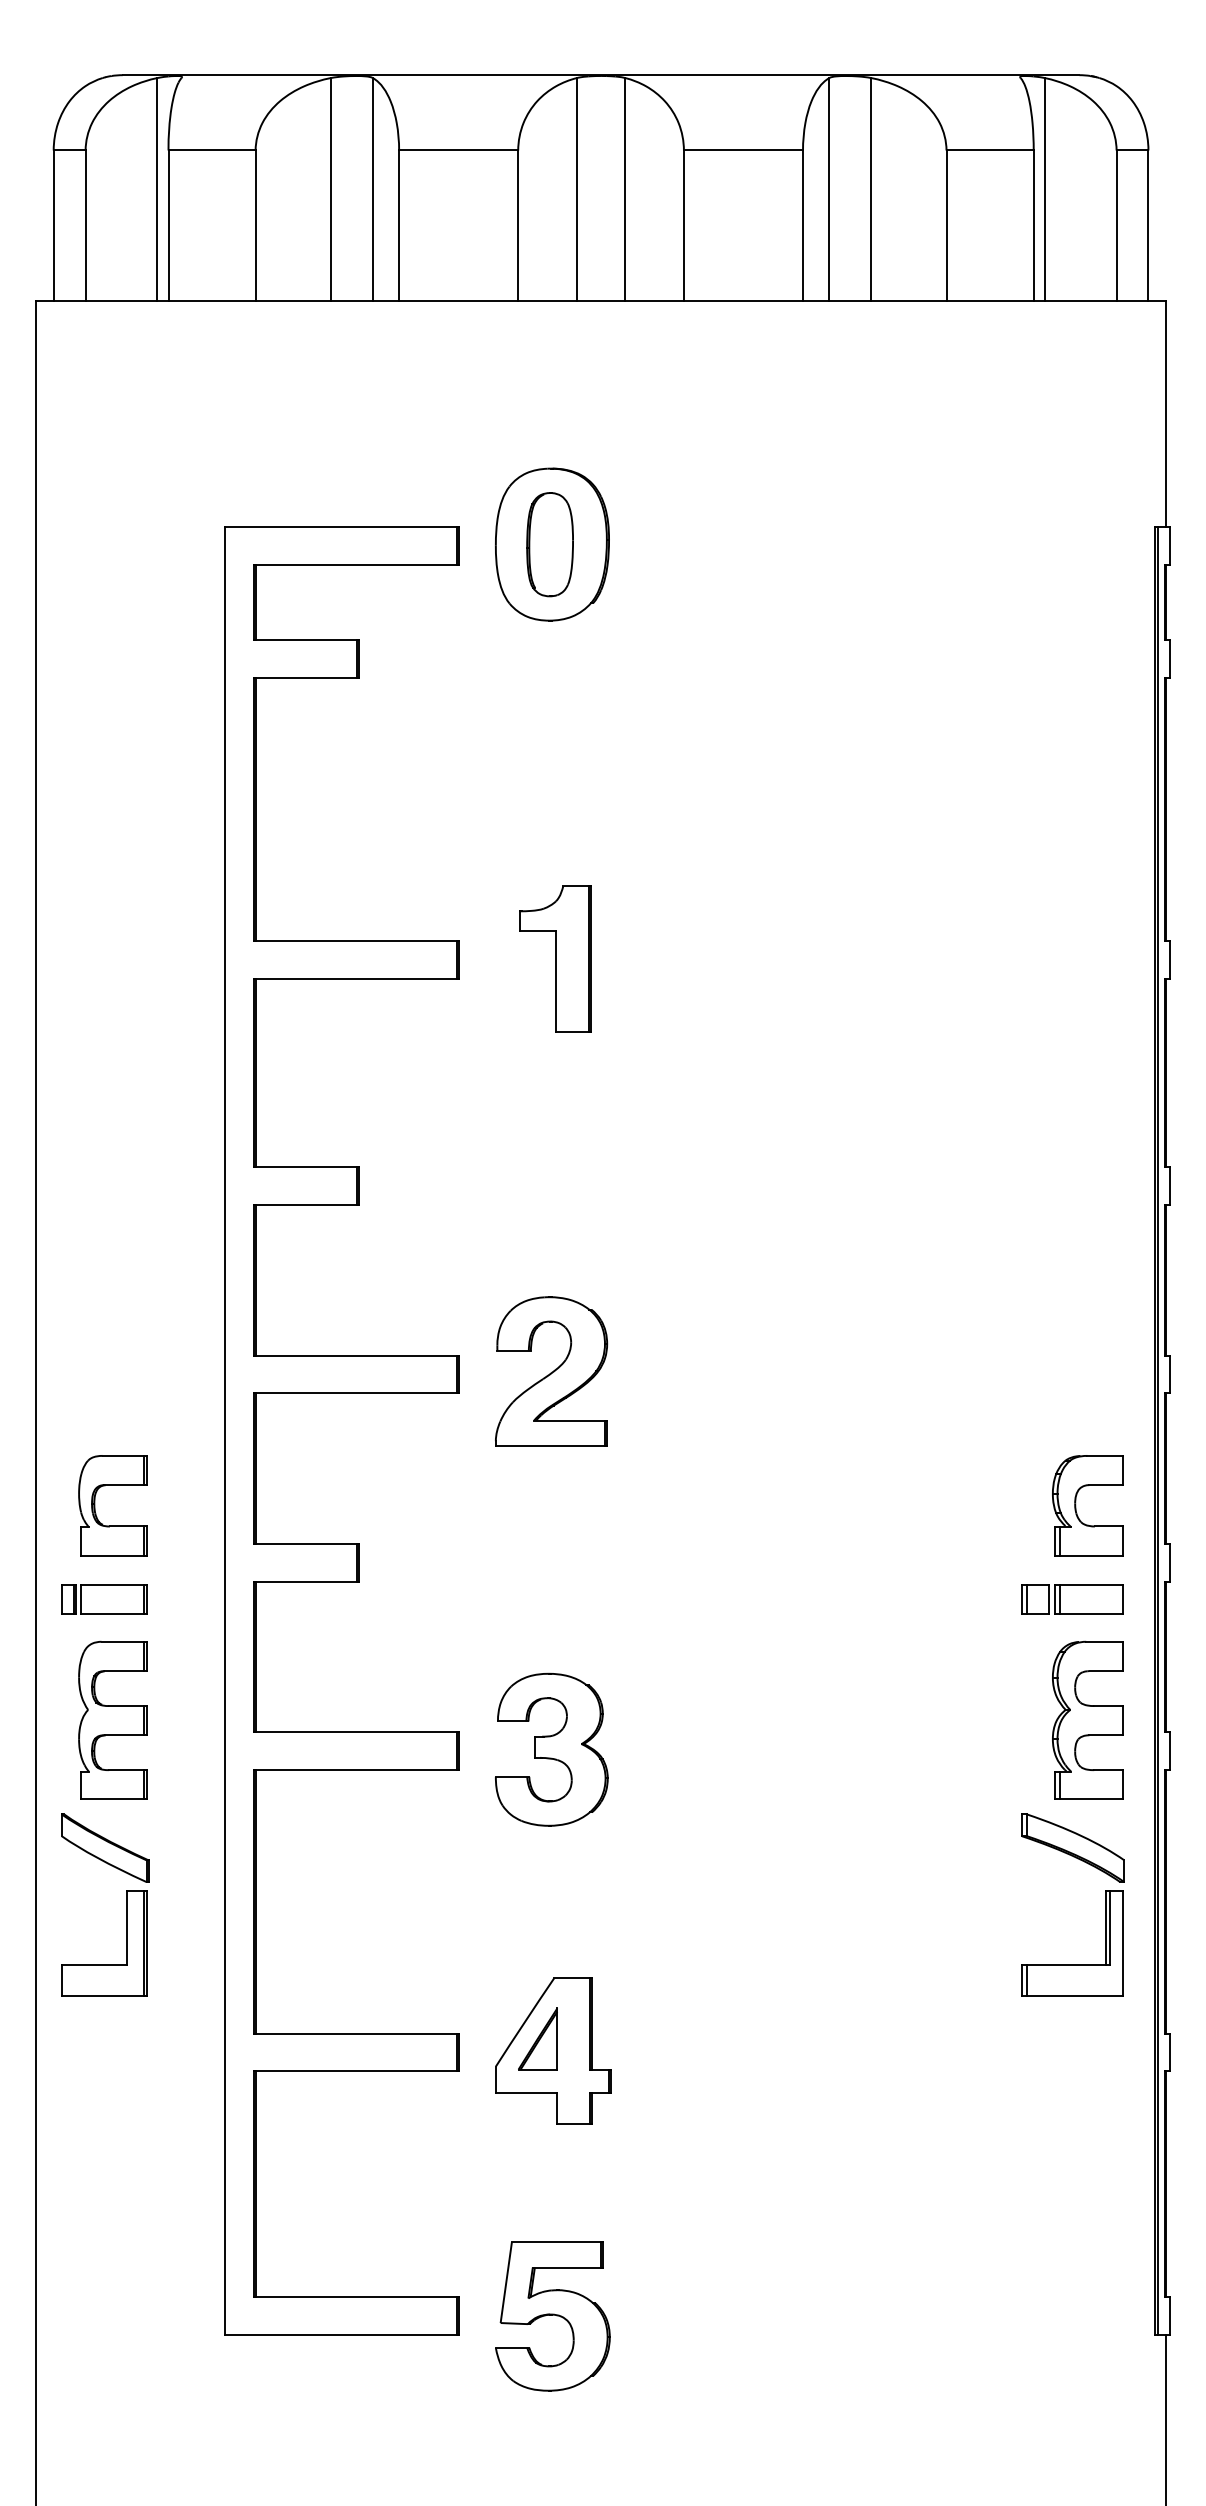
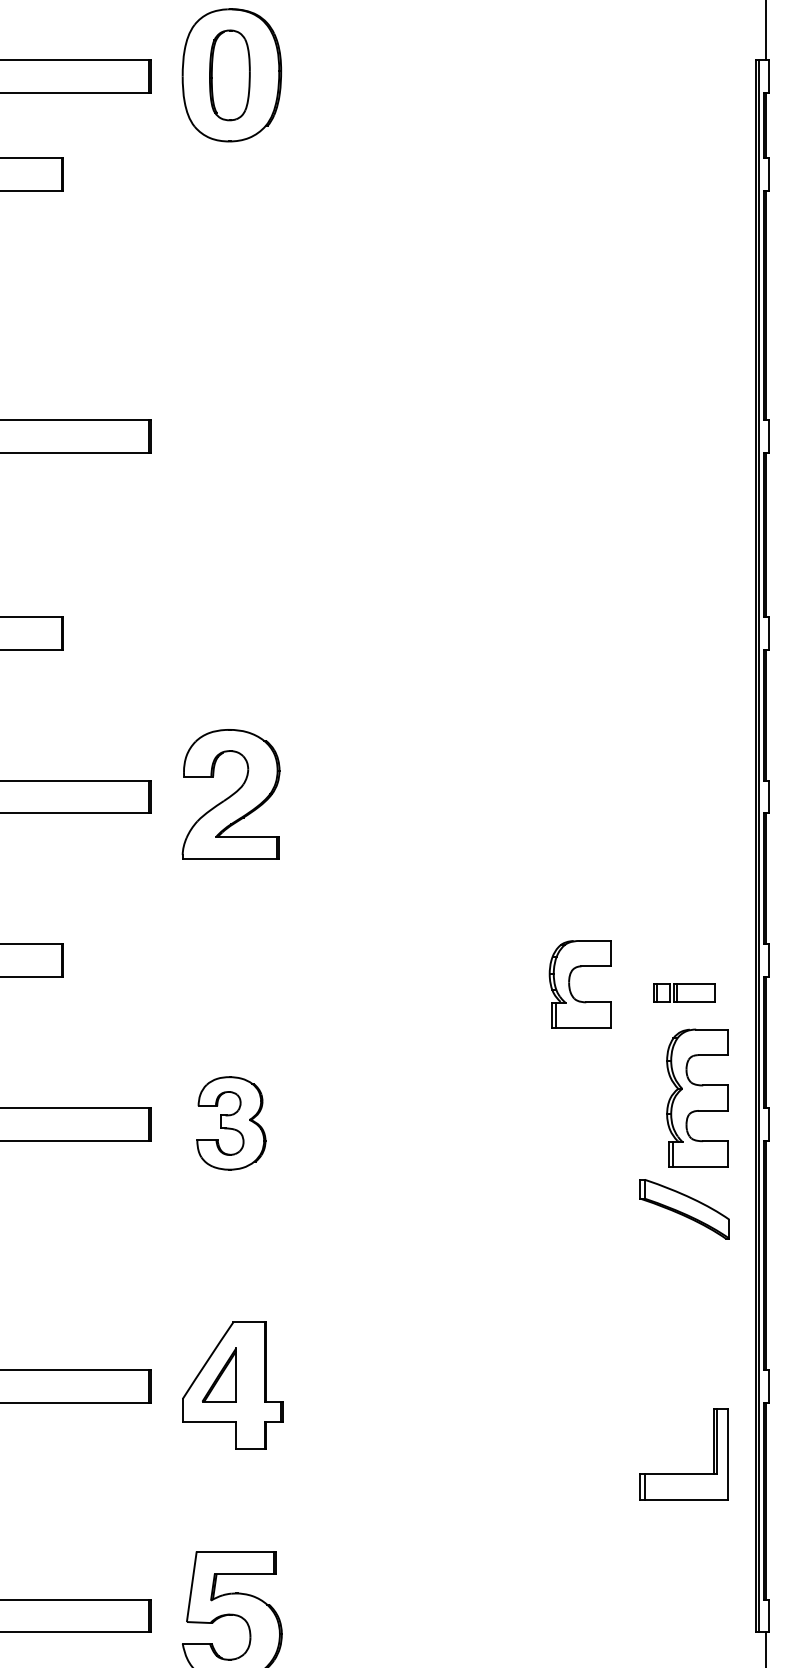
part: (555, 958) -> (234, 435), removed
part: (1076, 1505) -> (570, 984), moved
part: (1072, 1599) -> (684, 992), size x0.7
part: (551, 1749) -> (231, 1123), size x0.7
part: (1072, 1964) -> (684, 1472), moved

